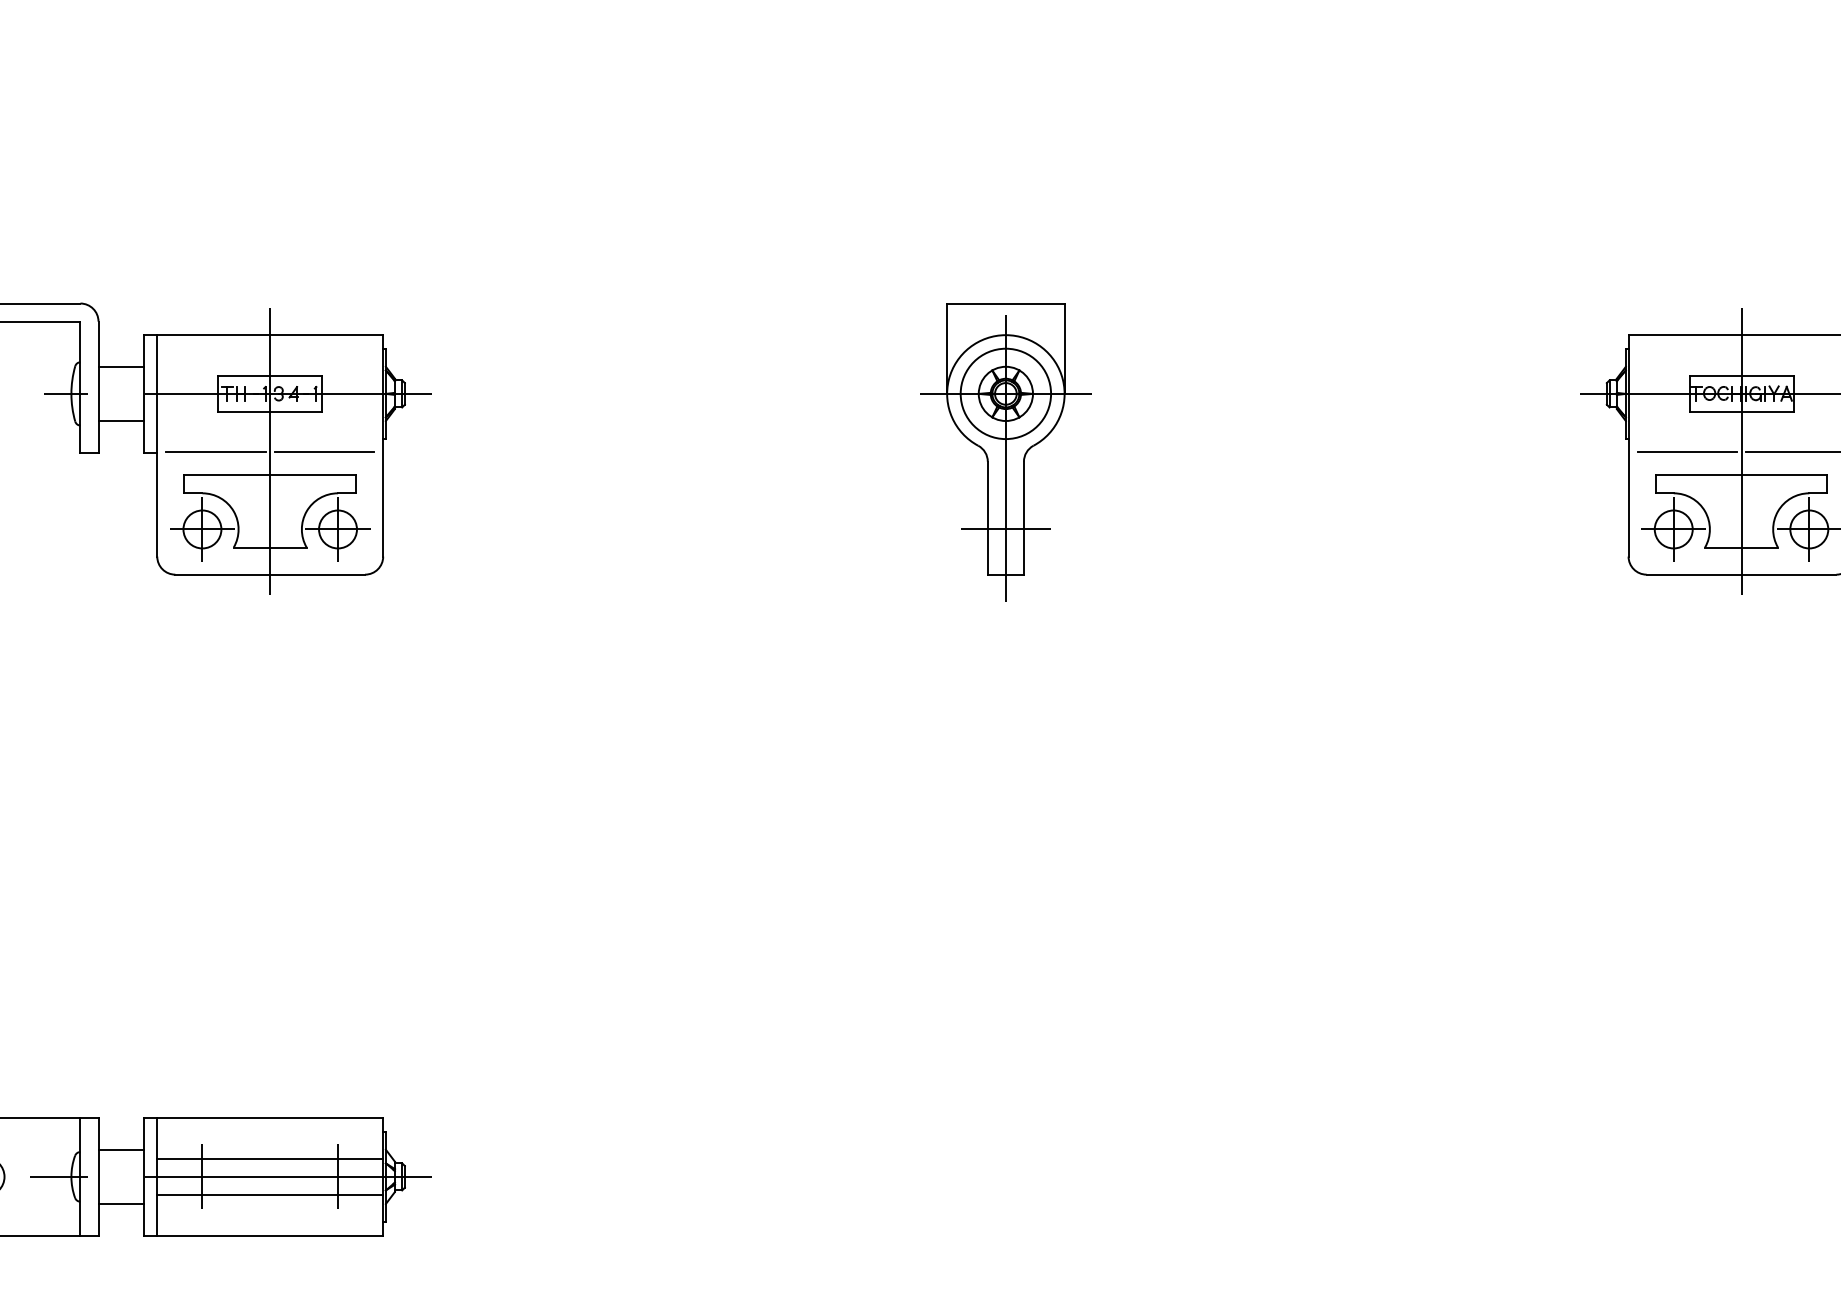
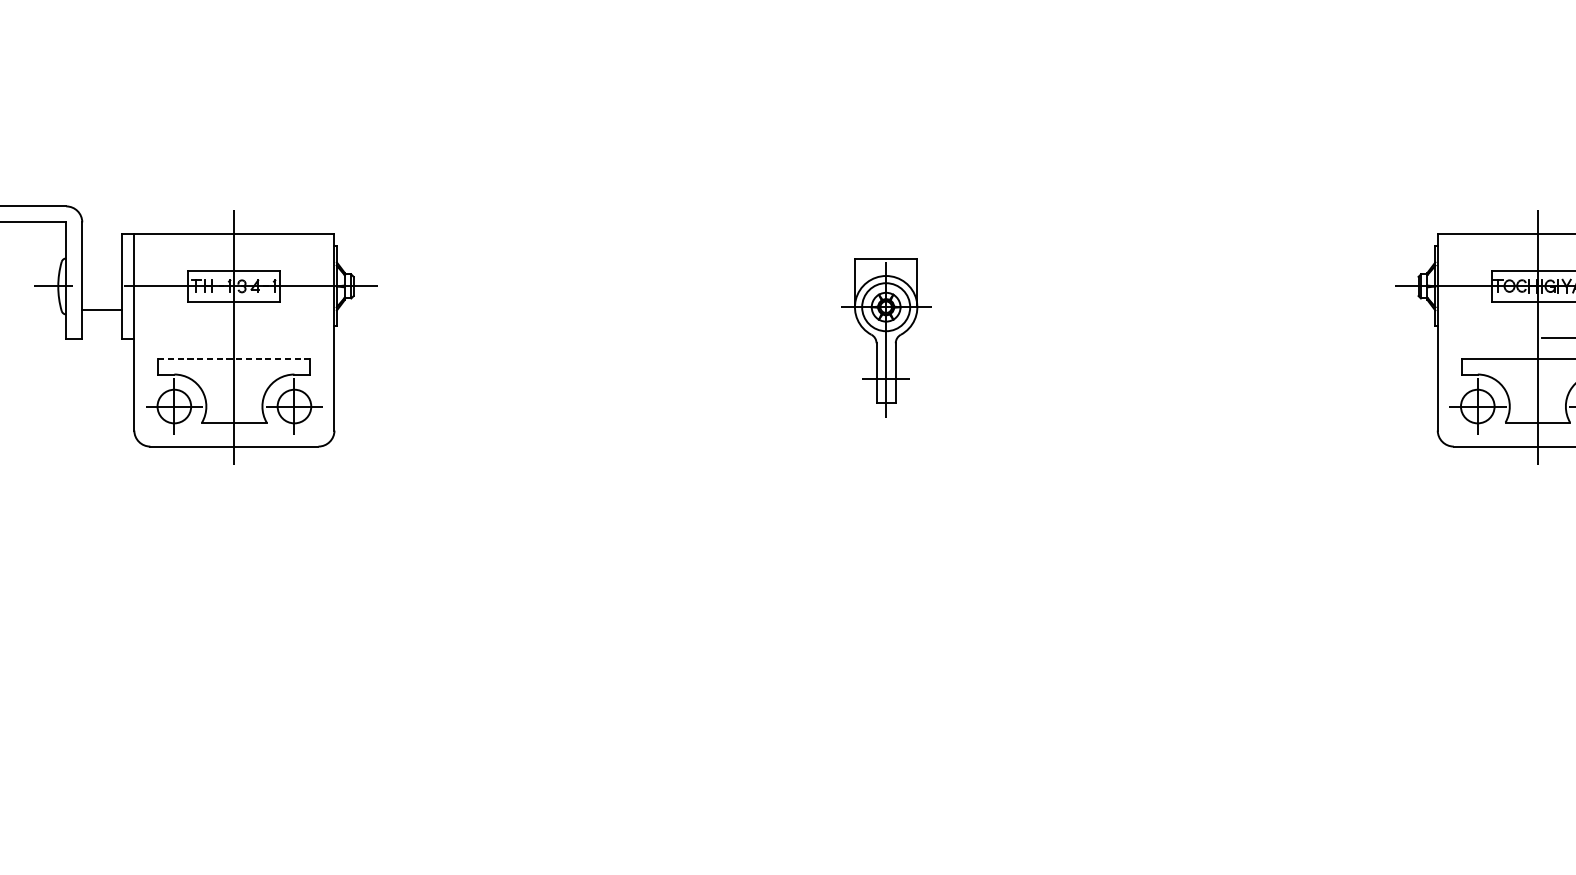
line: (120, 366) -> (101, 262), removed
line: (215, 452) -> (185, 338), removed
line: (324, 452) -> (282, 338), removed
part: (1005, 452) -> (885, 338), size x0.6
line: (1687, 452) -> (1489, 338), removed
line: (270, 475) -> (234, 358), solid -> dashed

